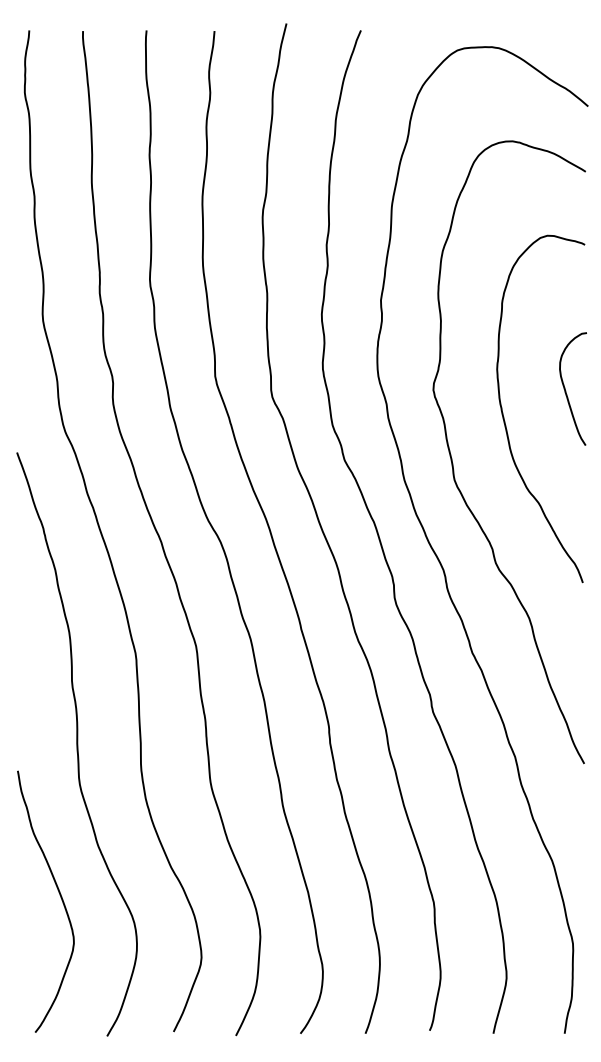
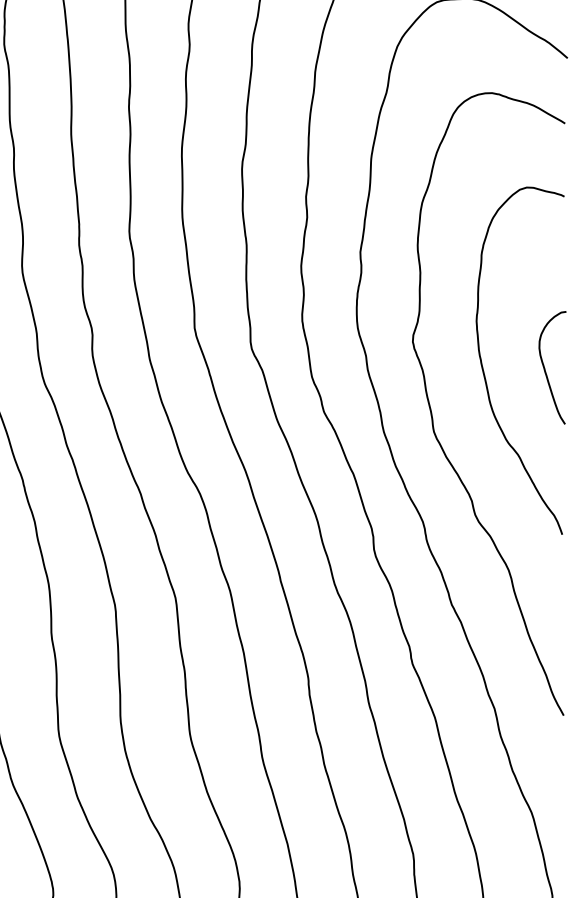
curve: (566, 390) -> (545, 369), moved

